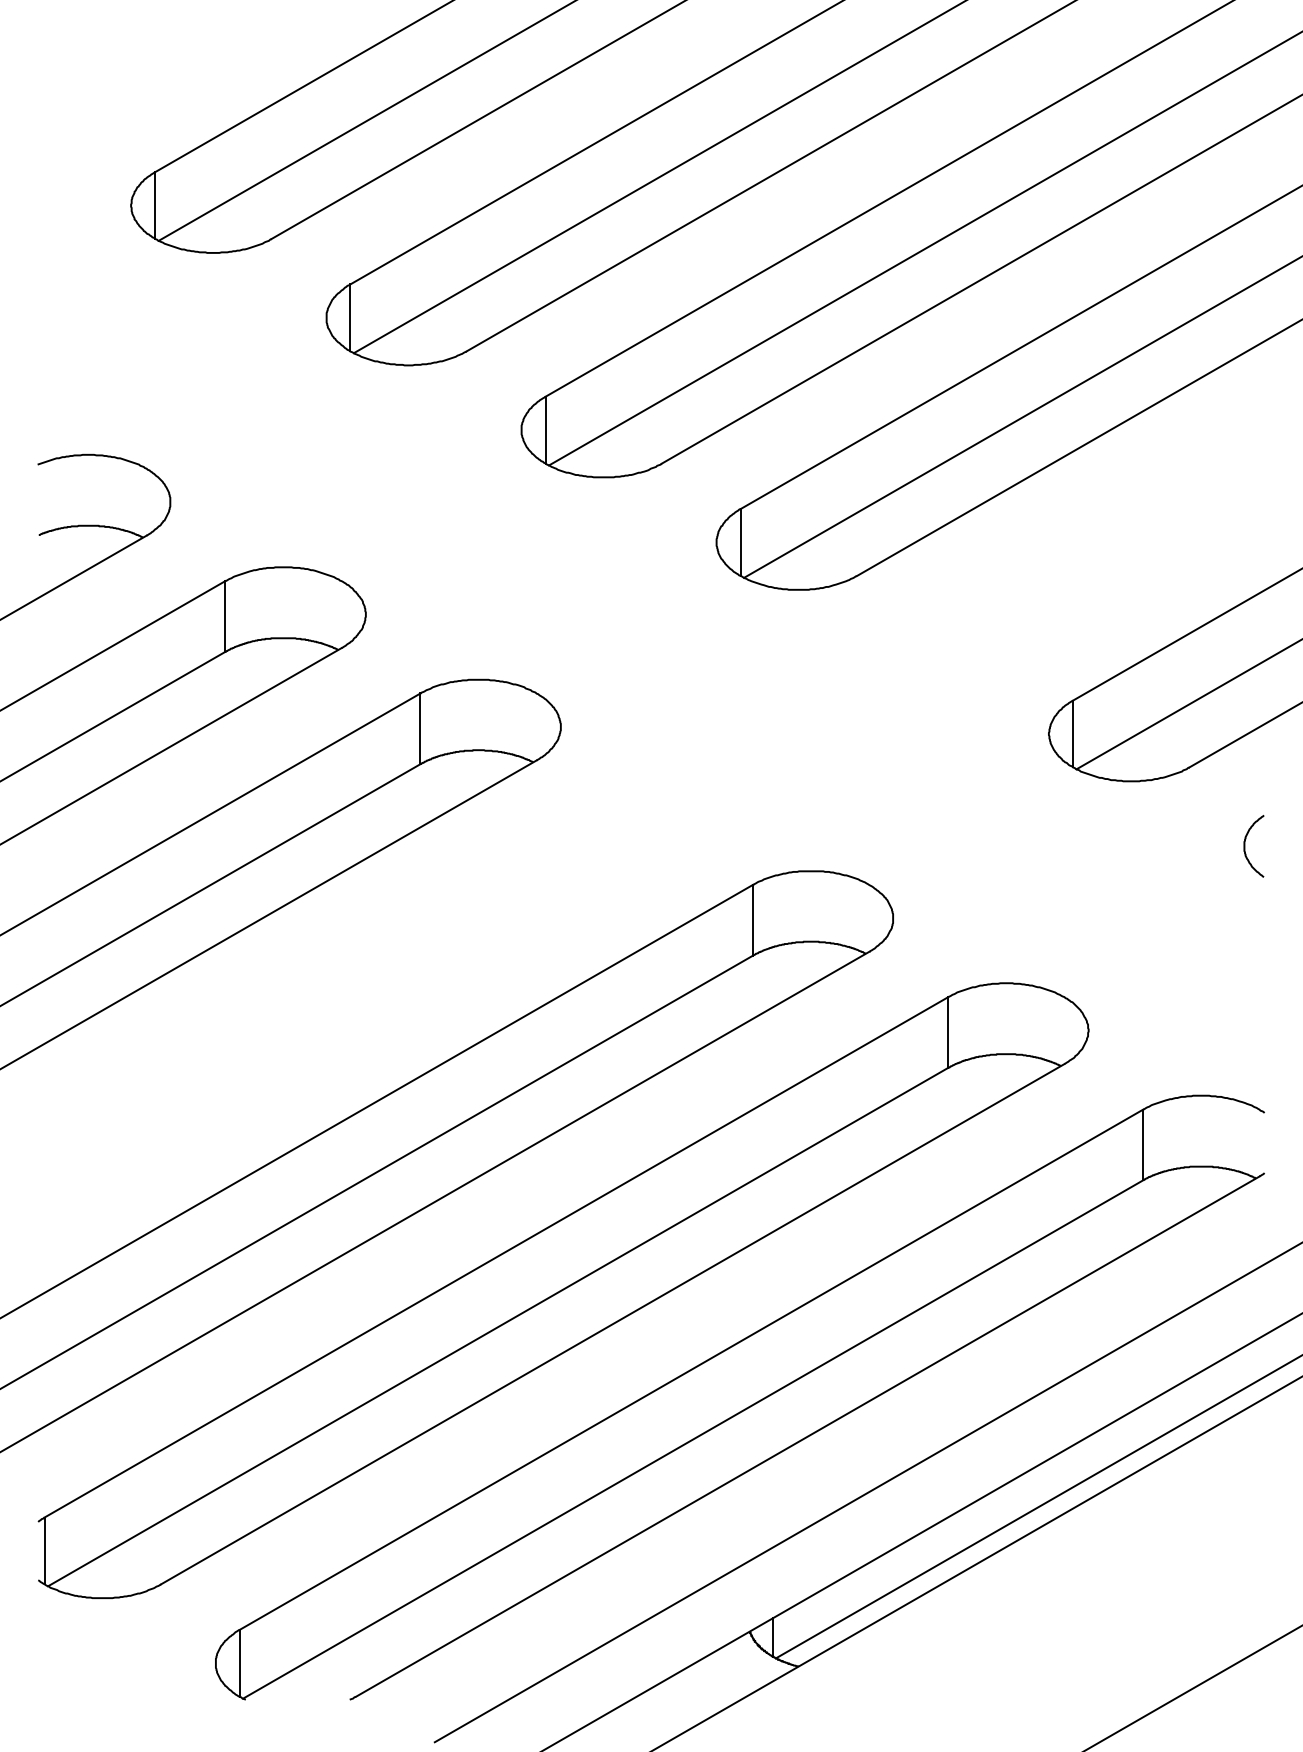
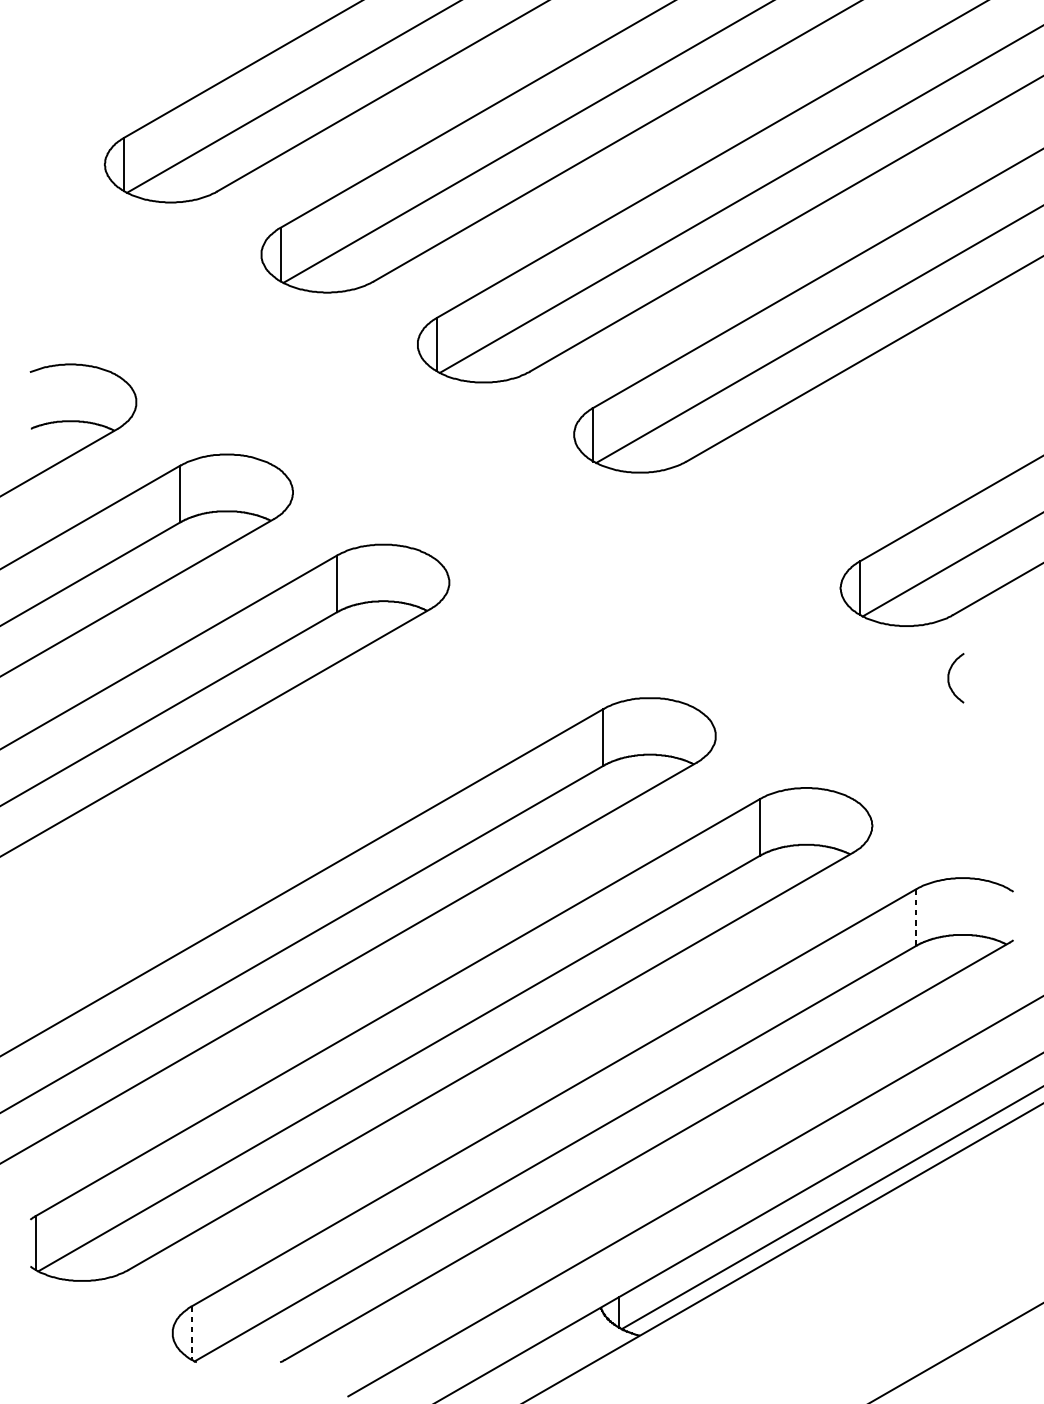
curve: (1245, 846) -> (949, 678), moved
line: (1143, 1145) -> (916, 918), solid -> dashed
line: (239, 1663) -> (191, 1333), solid -> dashed

